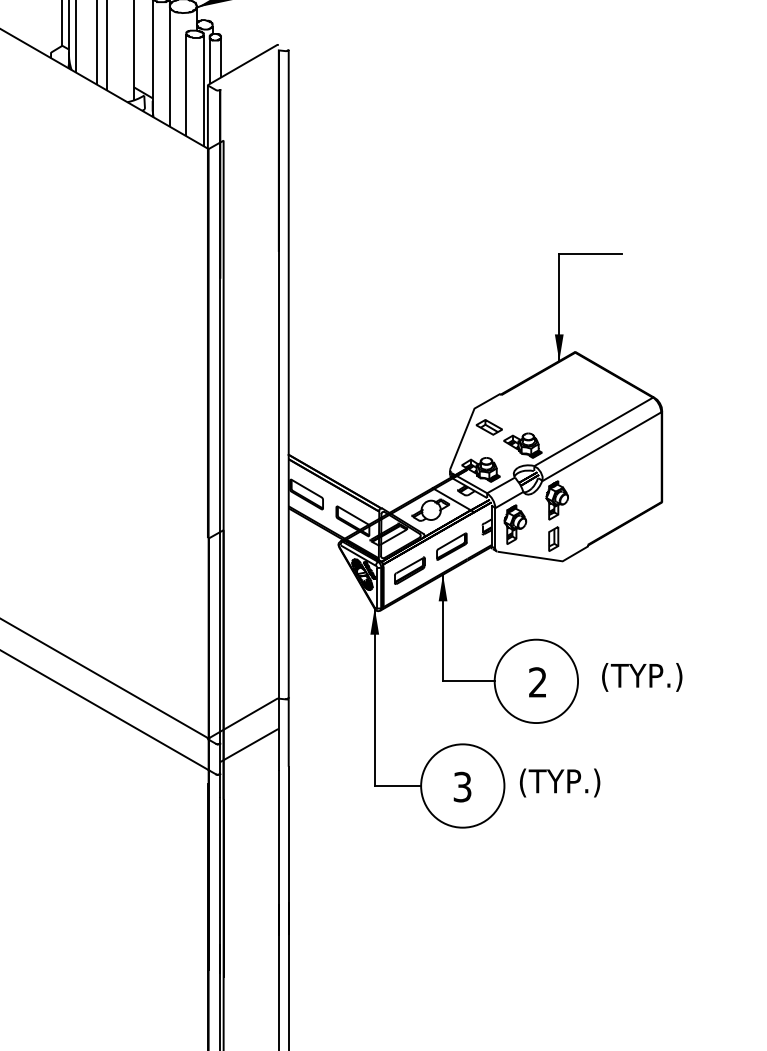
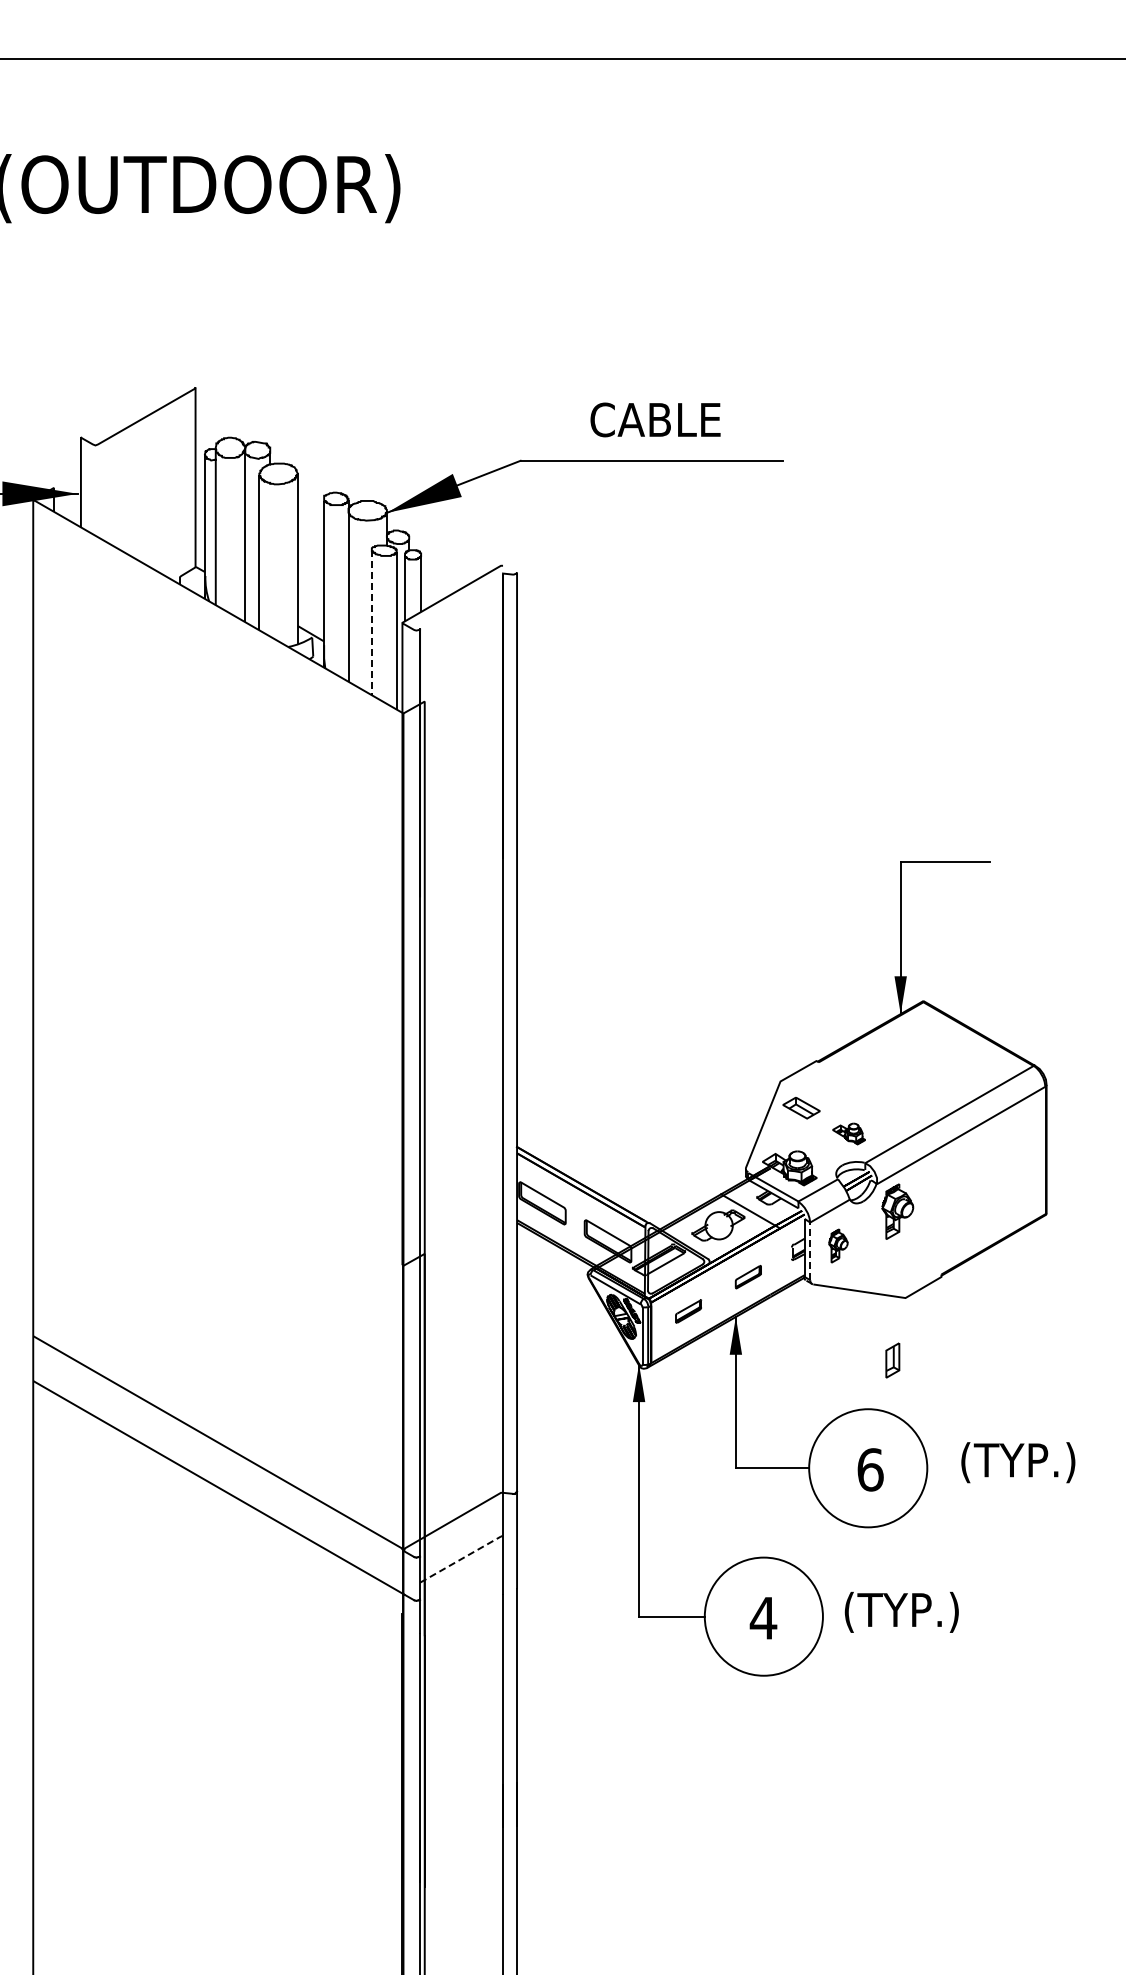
line: (186, 84) -> (371, 622), solid -> dashed
part: (522, 445) -> (848, 1133), size x0.6
part: (515, 524) -> (838, 1245), size x0.6
line: (495, 528) -> (810, 1251), solid -> dashed
part: (553, 539) -> (892, 1360), moved
part: (451, 546) -> (748, 1276), size x0.6
part: (409, 570) -> (688, 1311), size x0.6
text: (537, 682) -> (870, 1469), 2 -> 6
line: (250, 744) -> (462, 1558), solid -> dashed
text: (462, 787) -> (763, 1618), 3 -> 4

